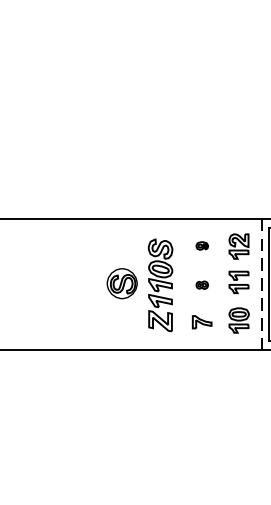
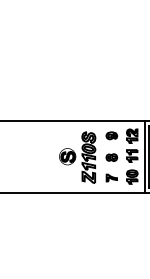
part: (201, 245) -> (111, 135), size x1.67
part: (201, 285) -> (111, 157), size x1.67
line: (261, 285) -> (144, 157), dashed -> solid

